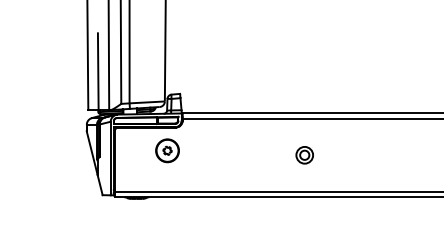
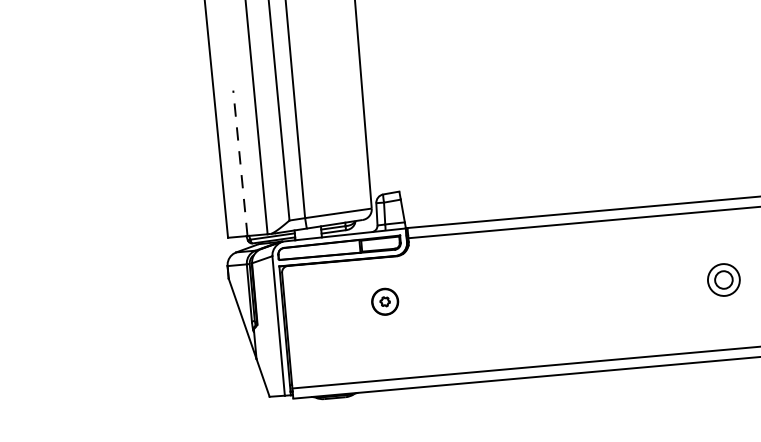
line: (98, 71) -> (240, 162), solid -> dashed
part: (167, 150) -> (385, 301), size x0.6
part: (304, 155) -> (723, 280), moved

